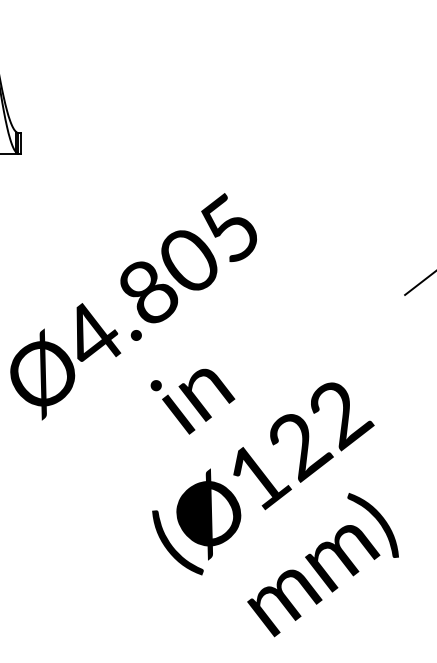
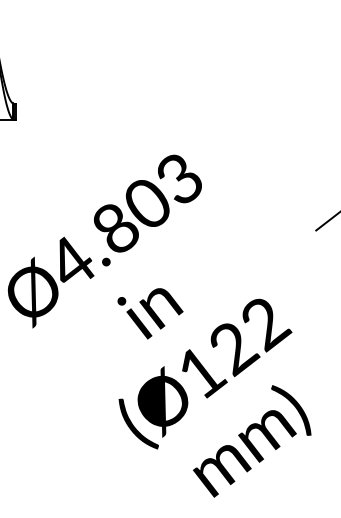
text: (230, 227) -> (179, 177), Ø4.805 -> Ø4.803

